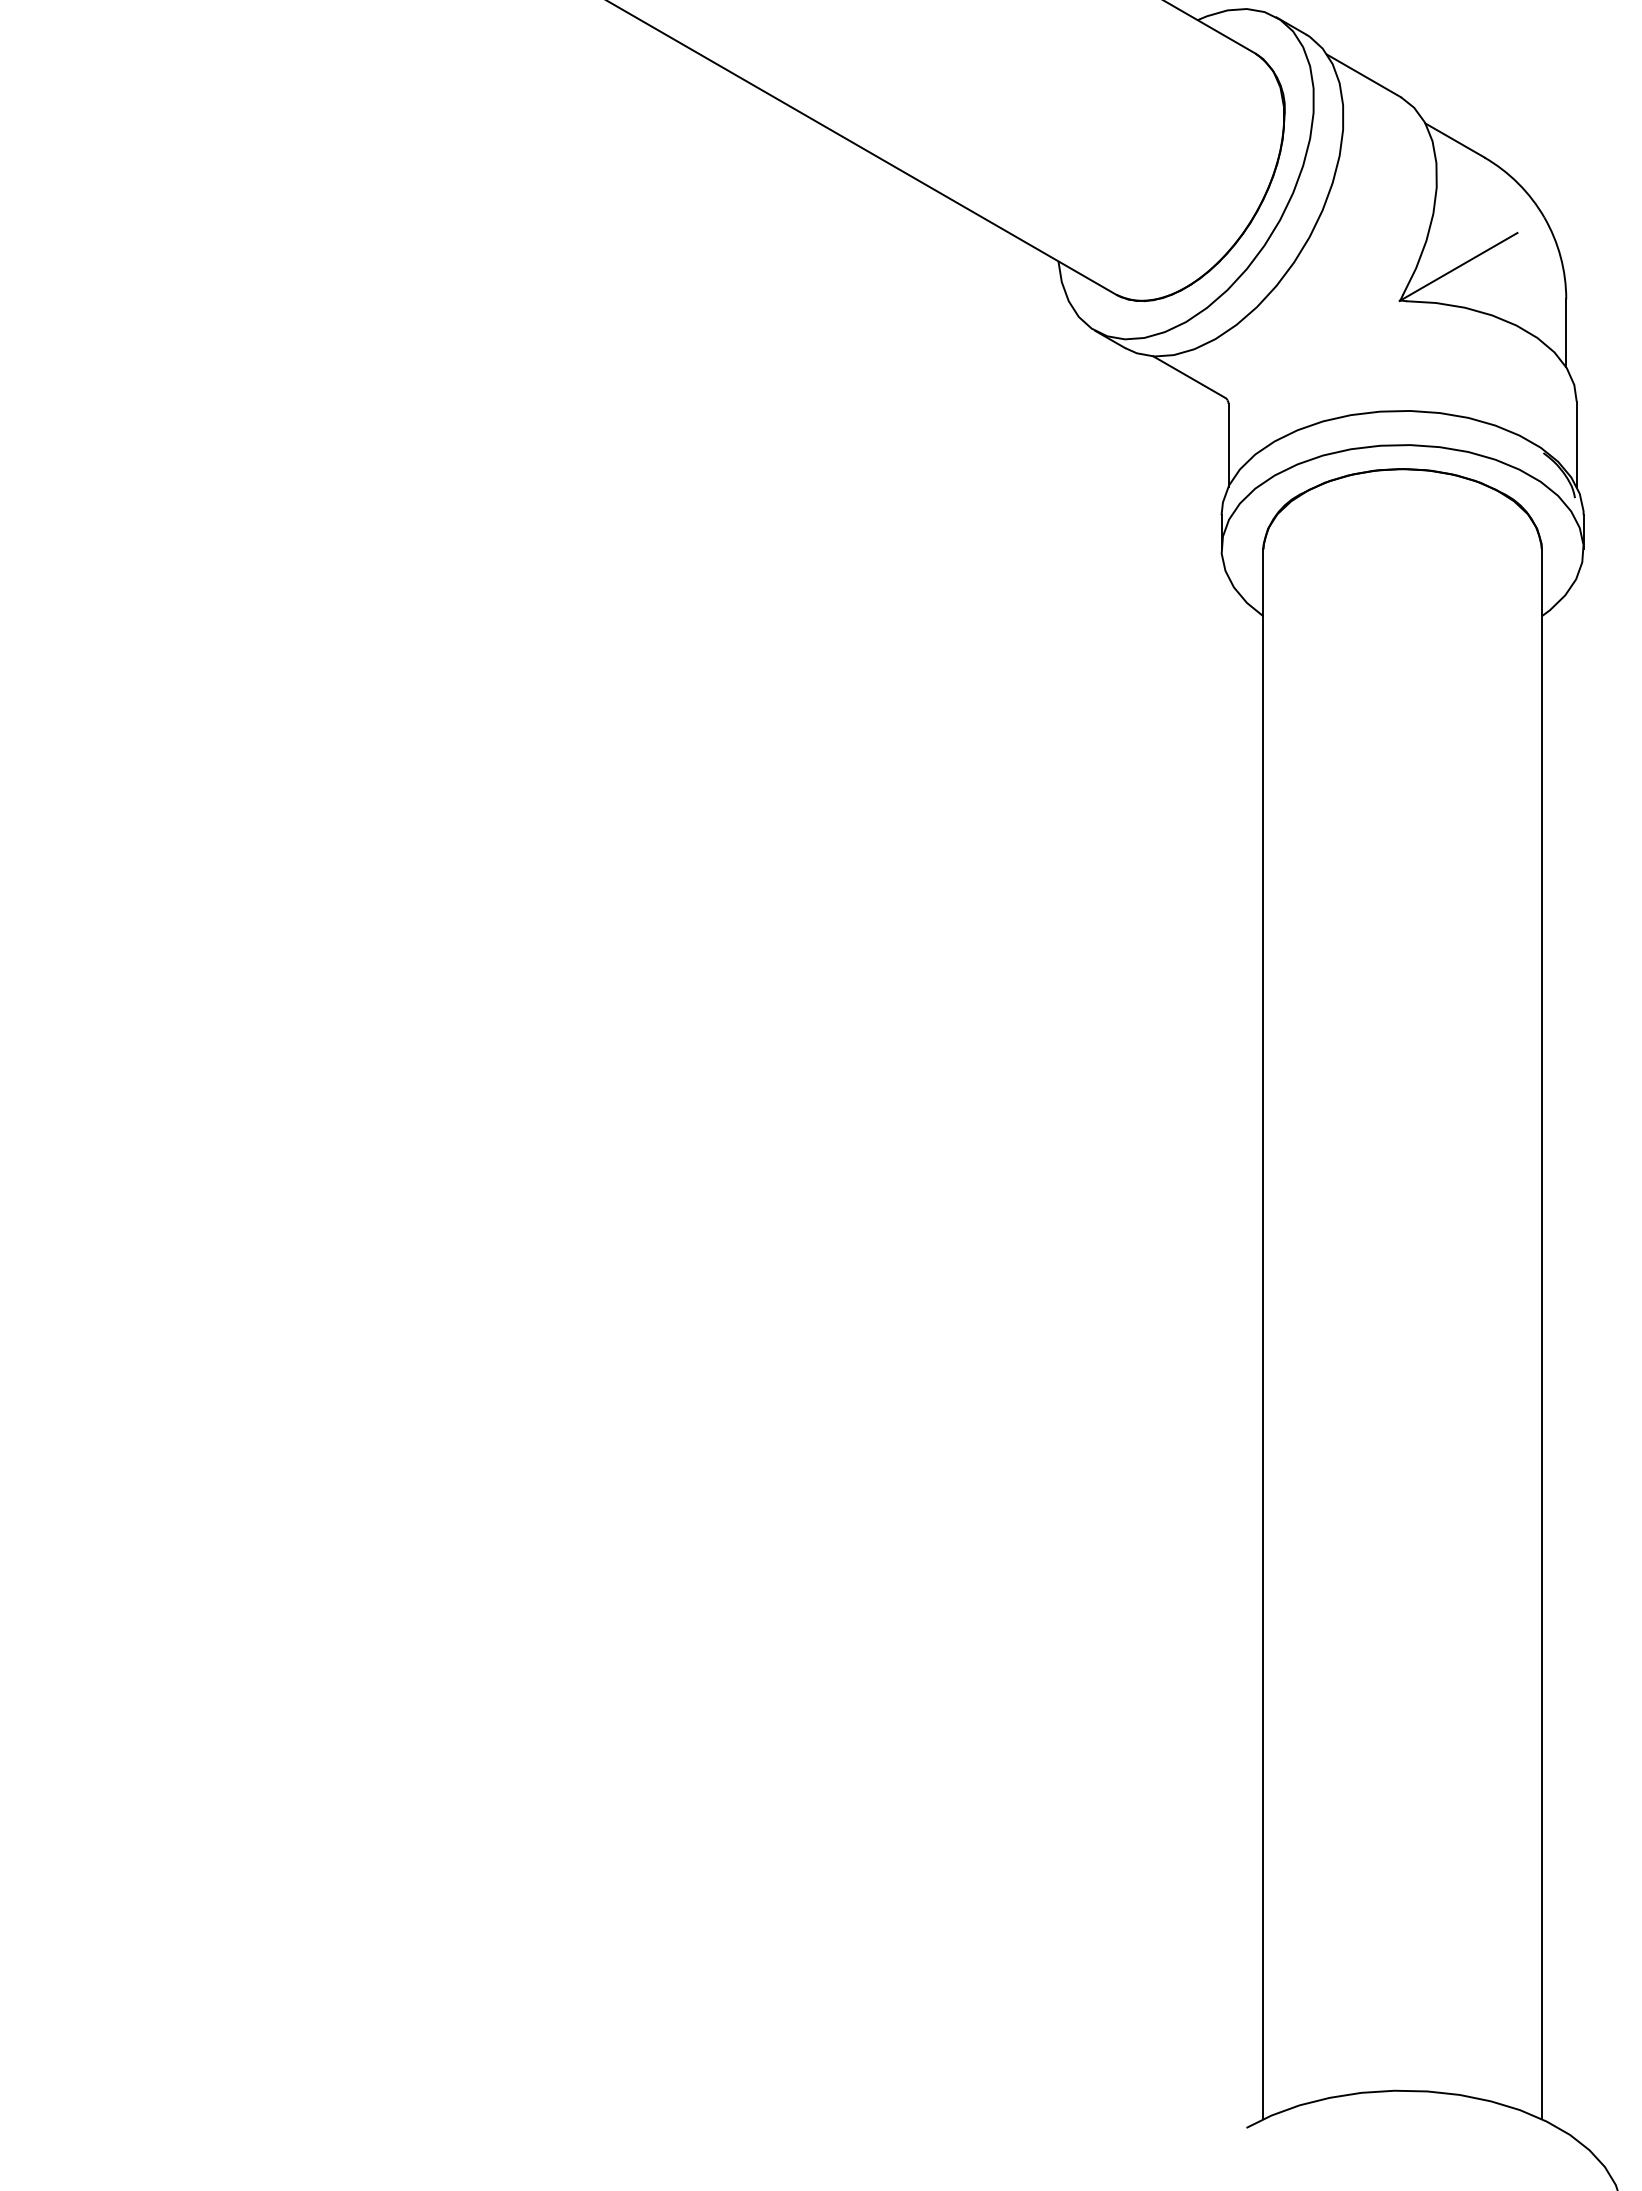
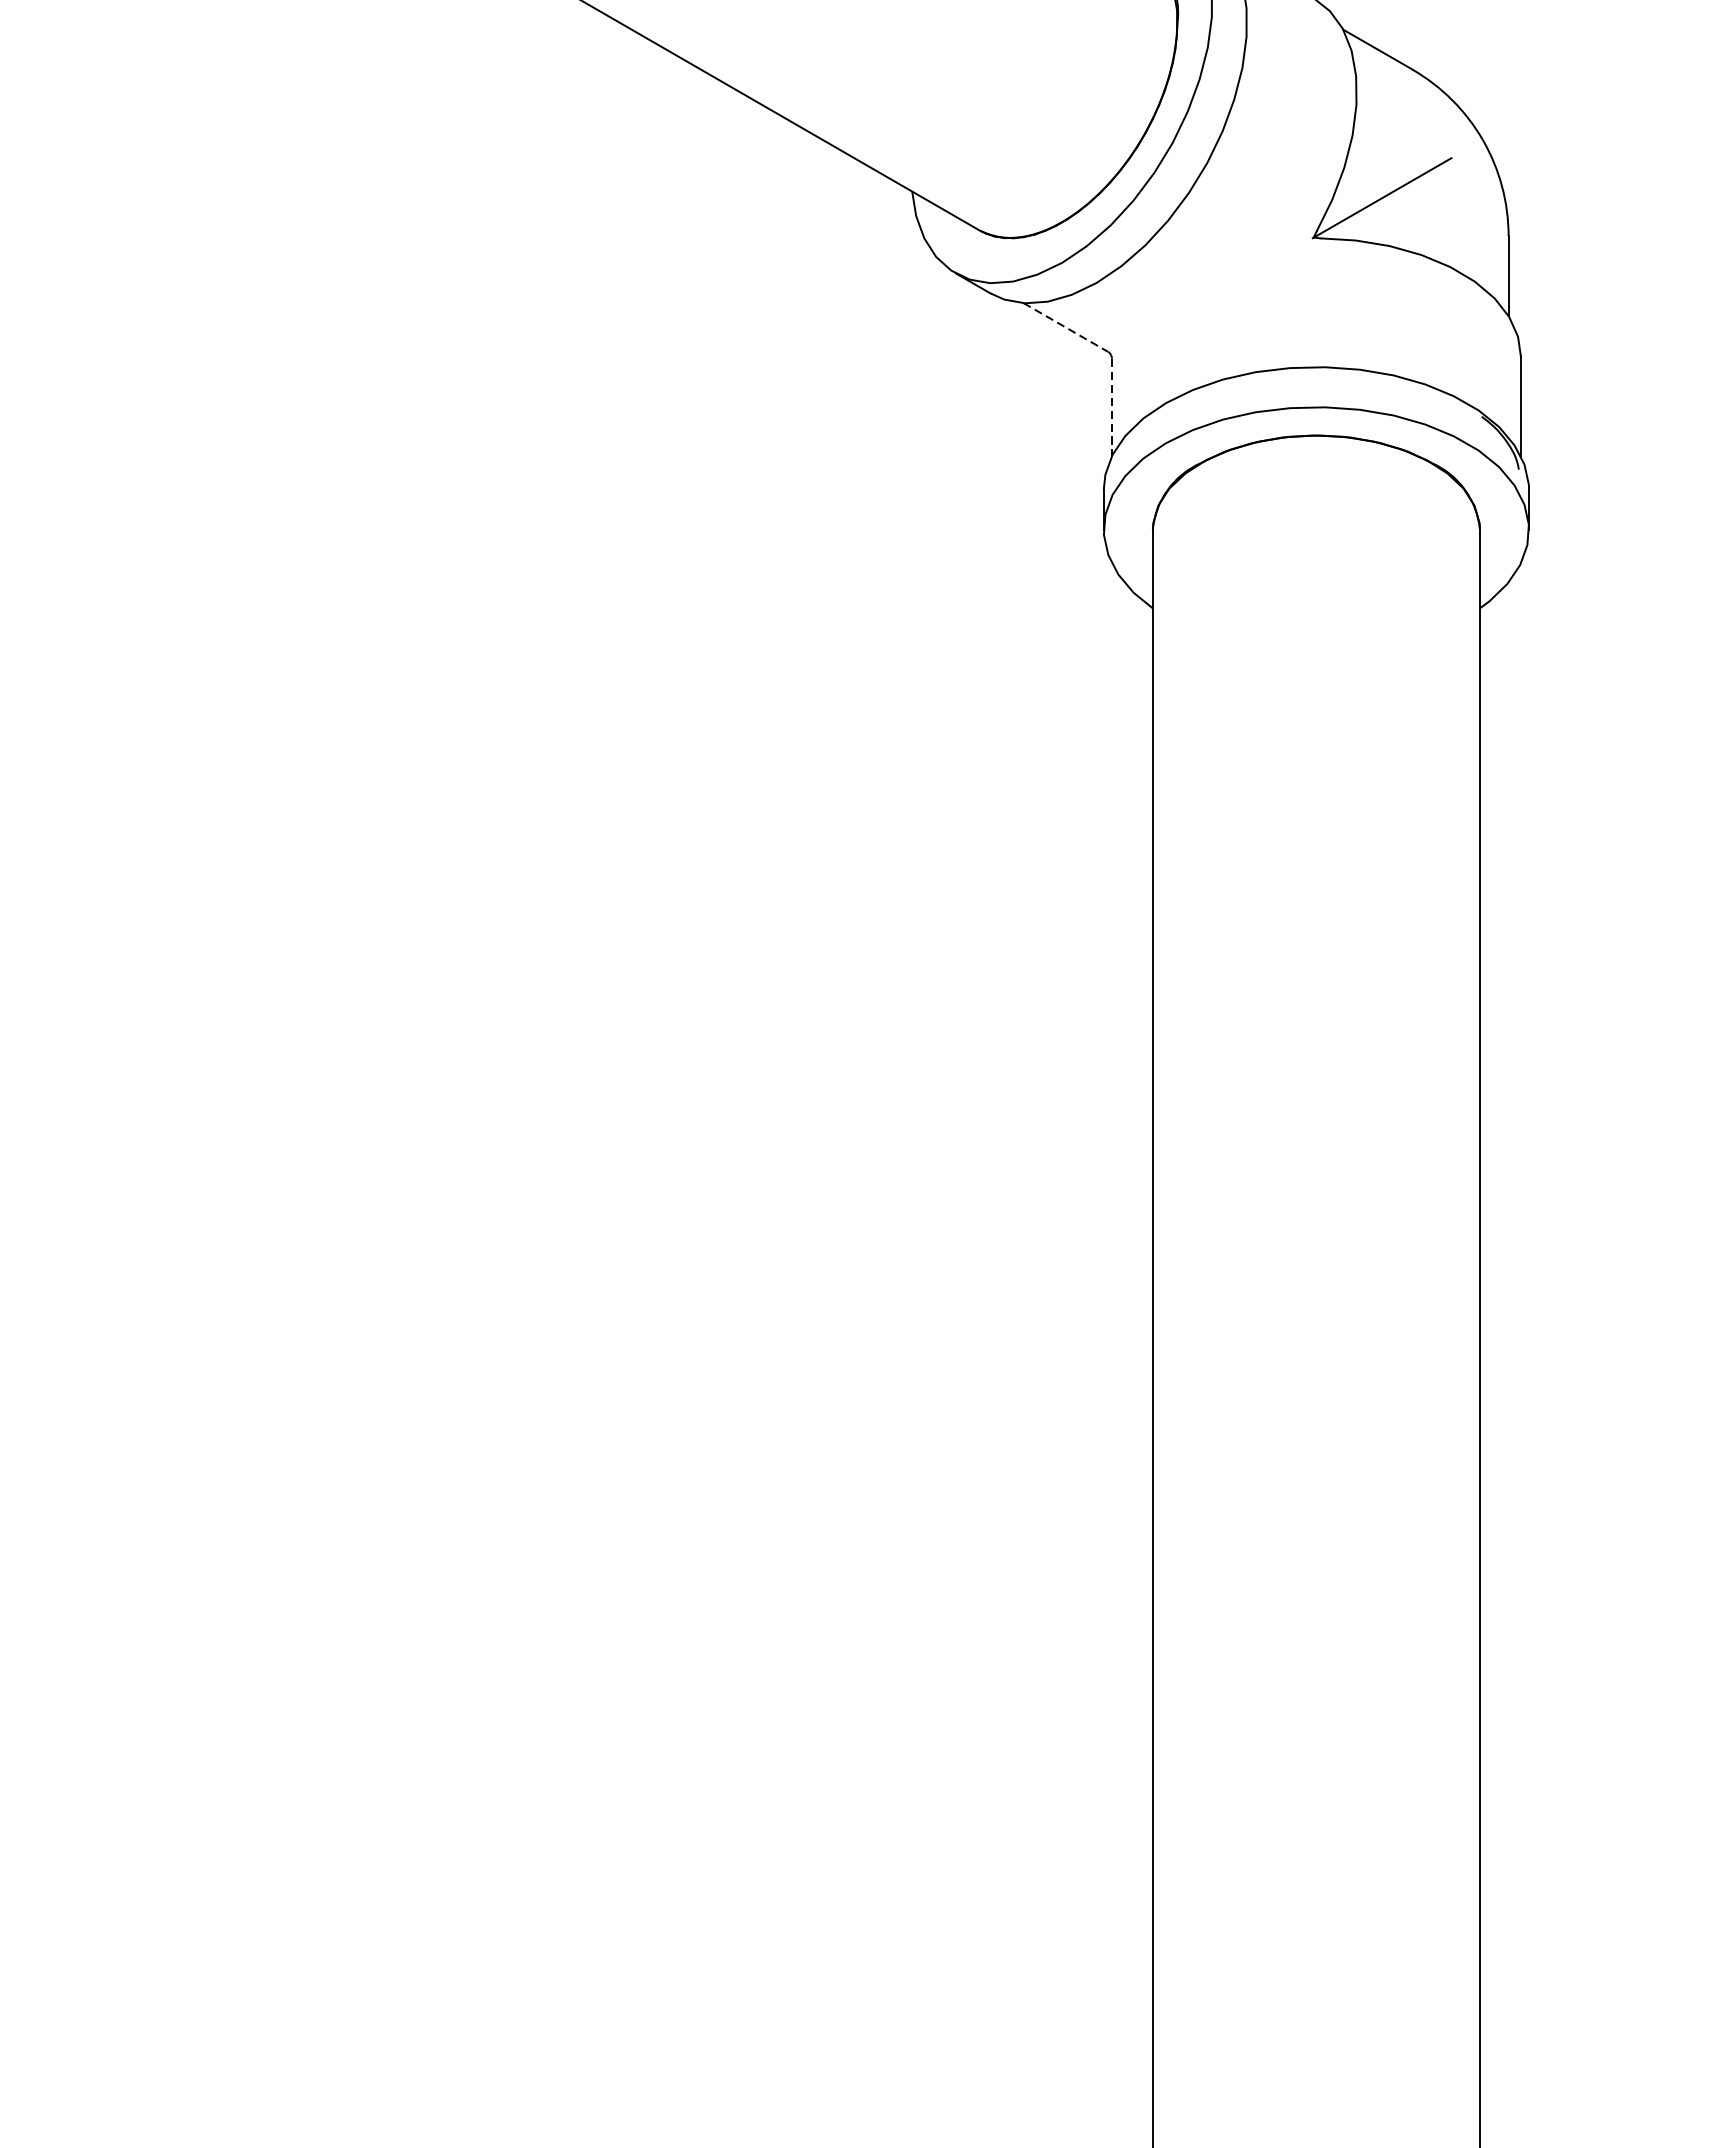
line: (1189, 377) -> (1066, 327), solid -> dashed
line: (1228, 445) -> (1111, 407), solid -> dashed

